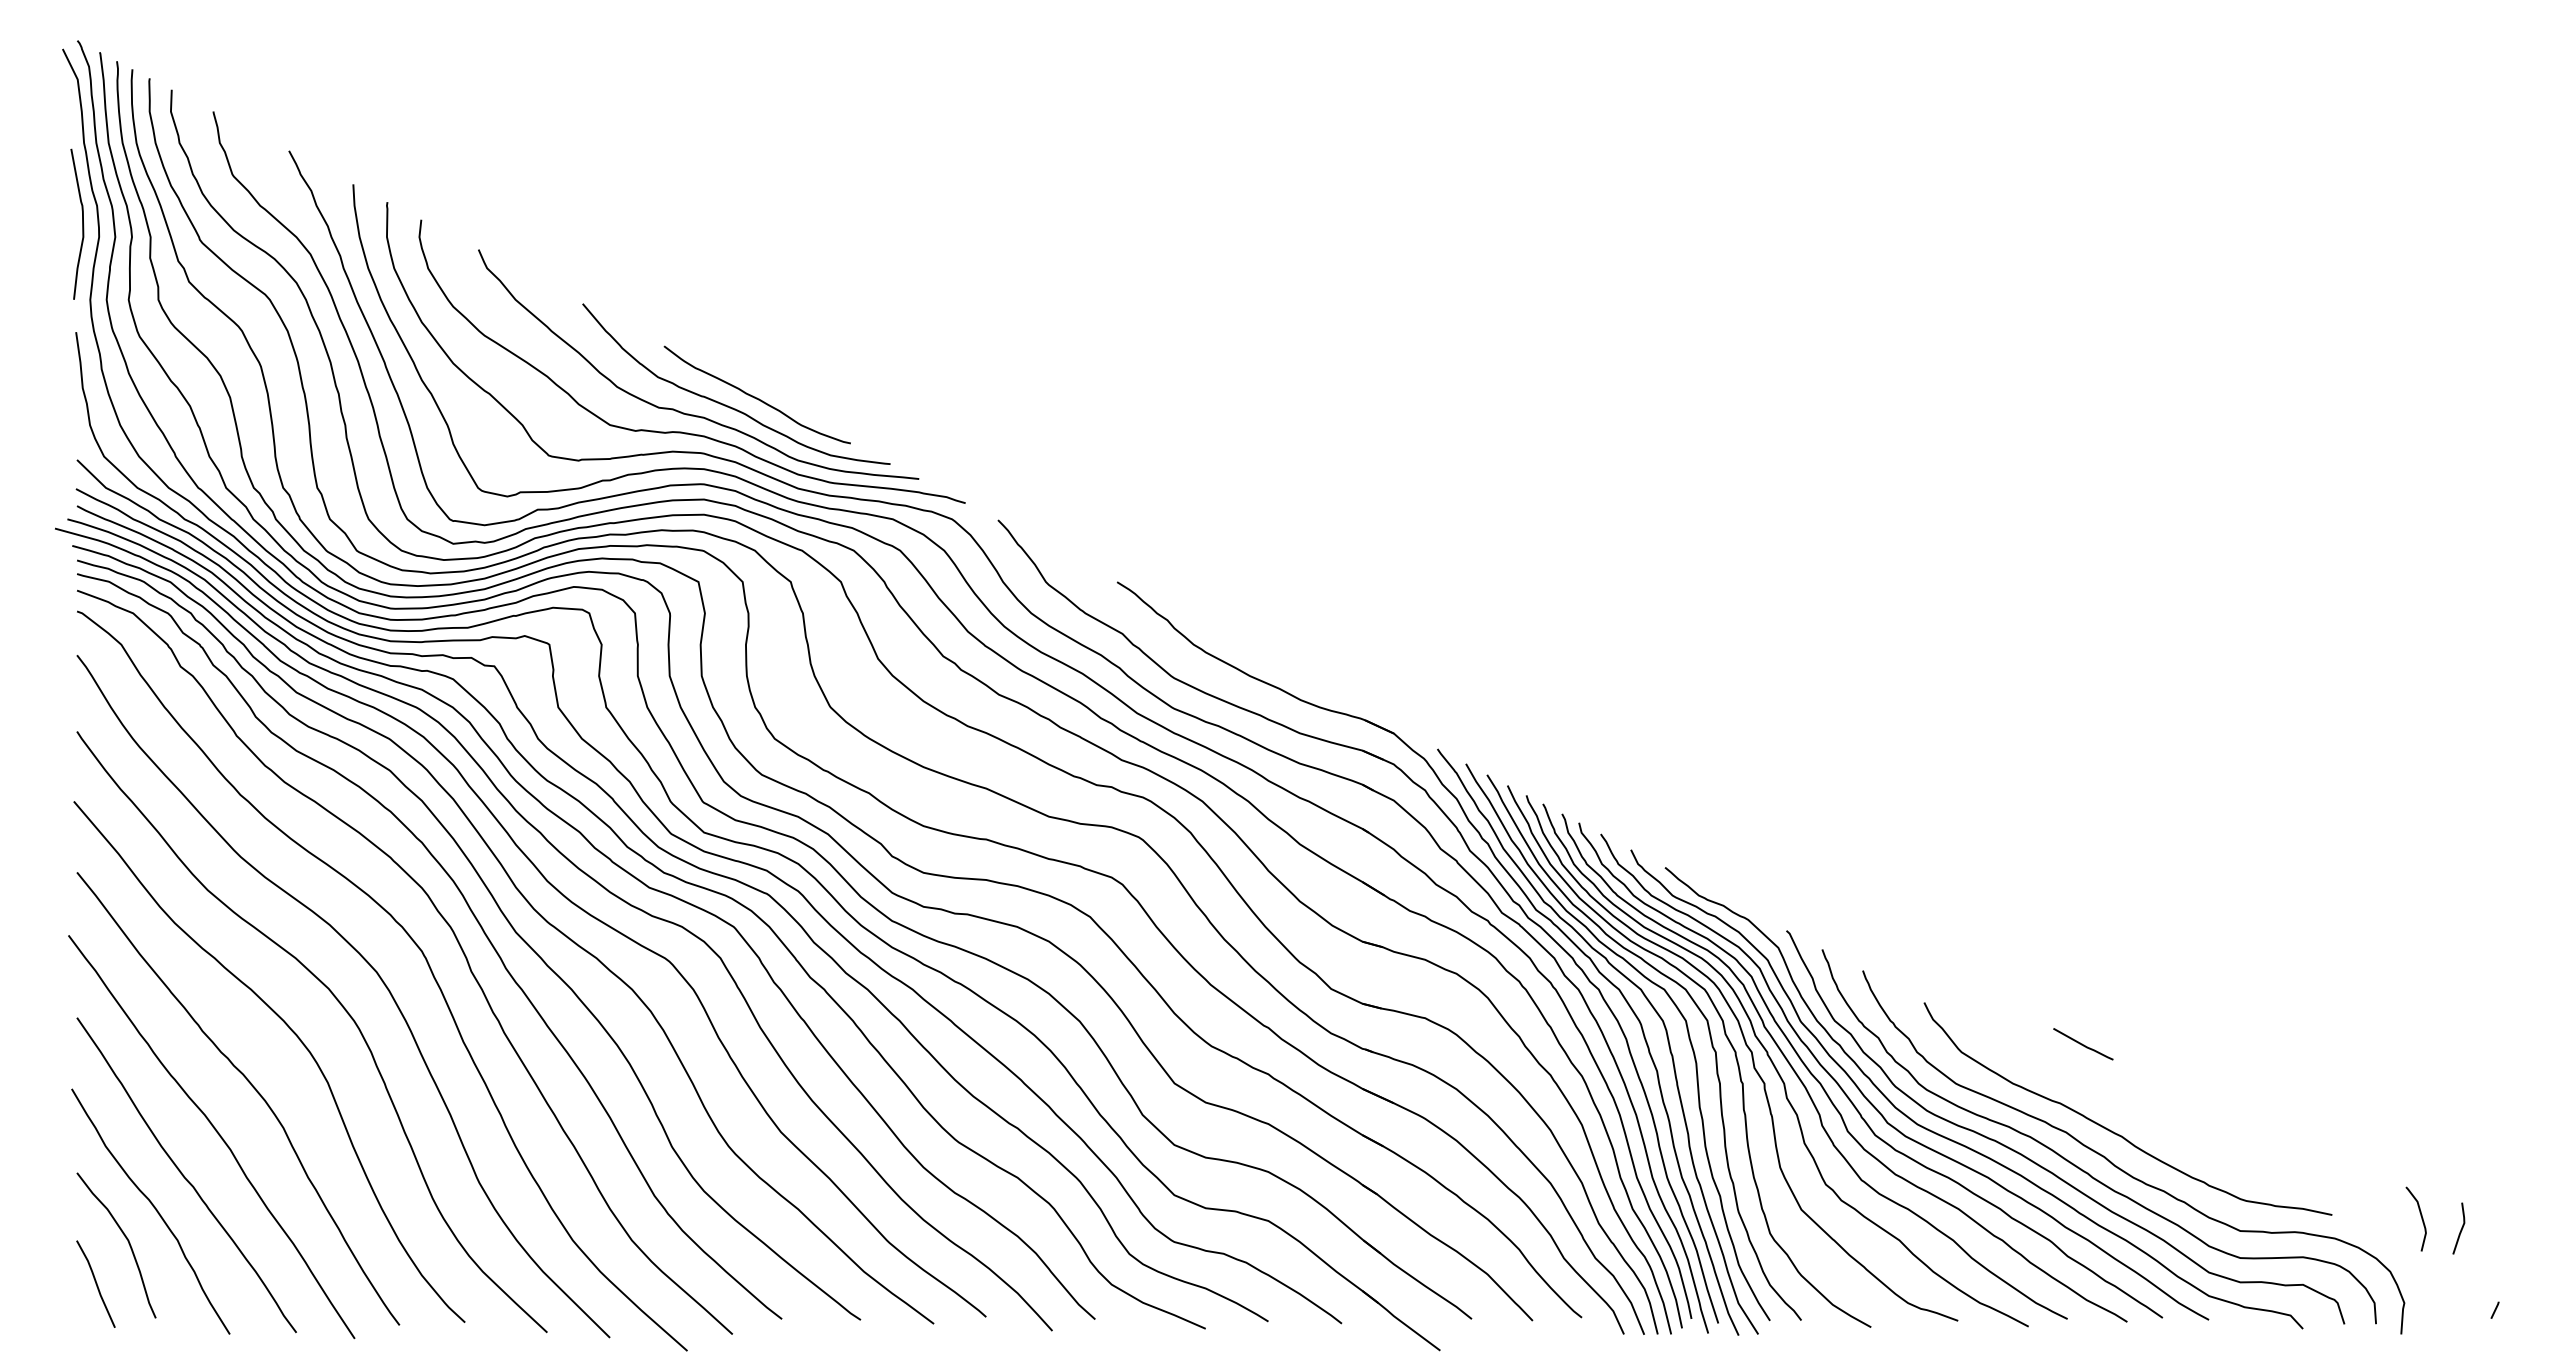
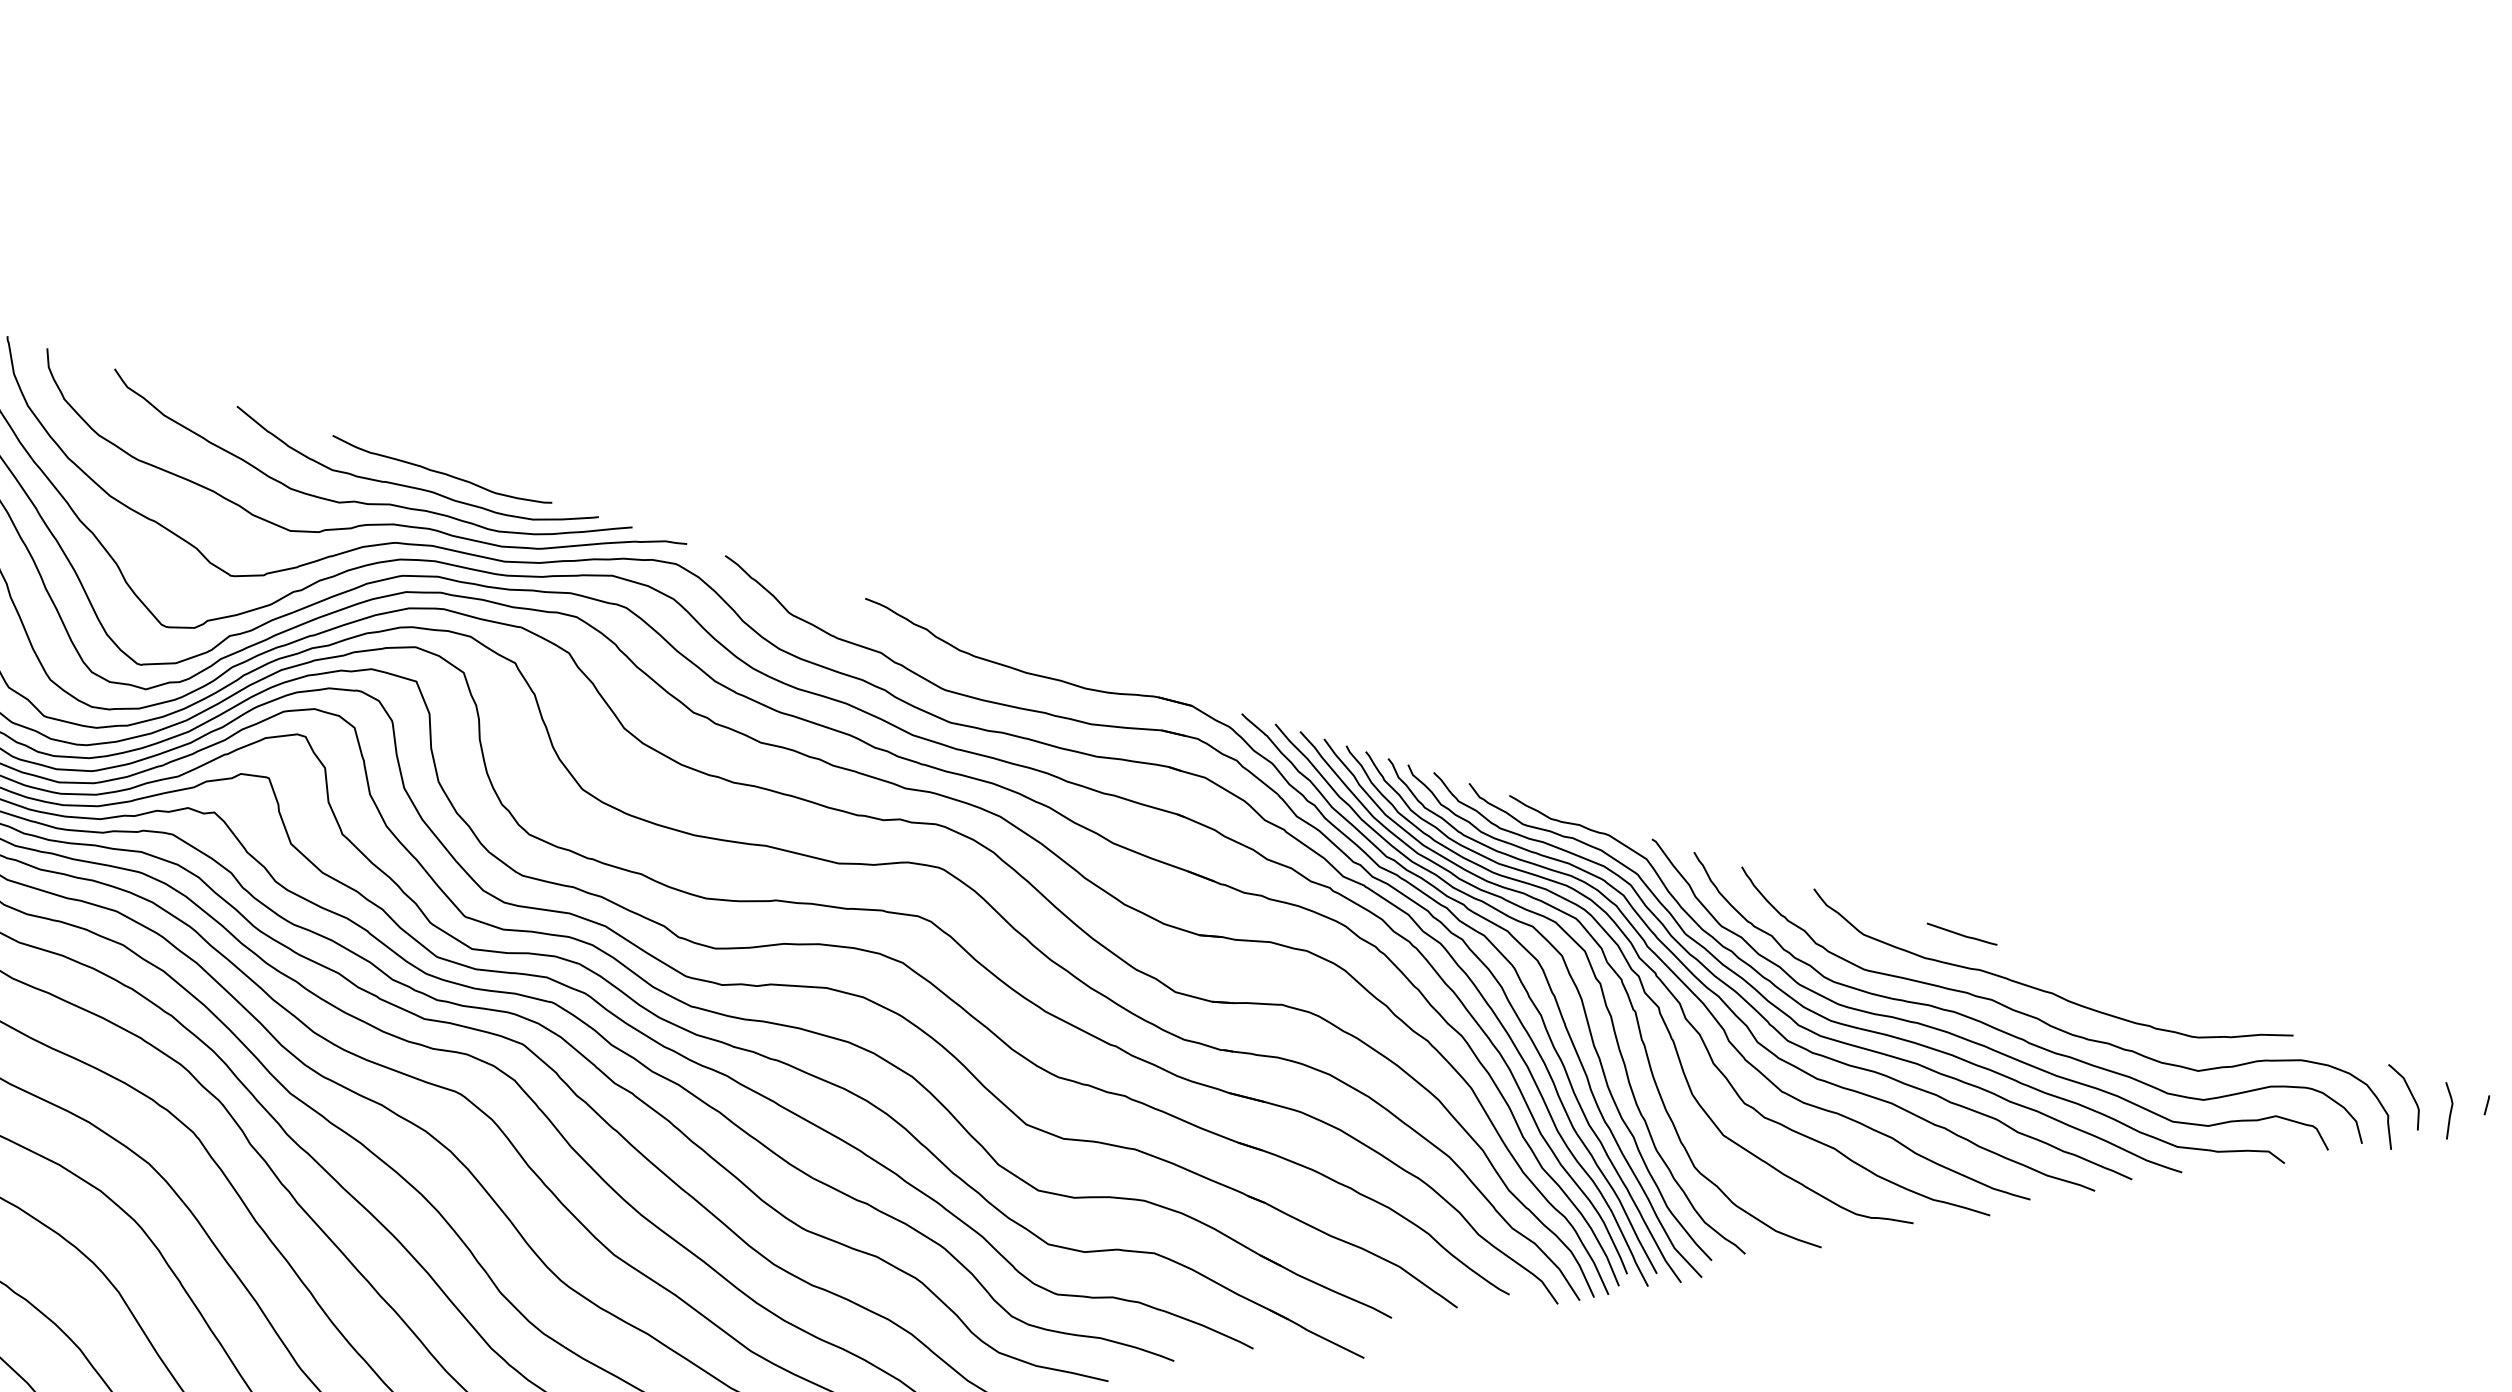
line: (2083, 1044) -> (1962, 934), moved
curve: (2420, 1216) -> (2409, 1093), moved
line: (2460, 1229) -> (2449, 1111), moved

